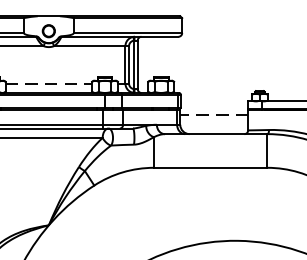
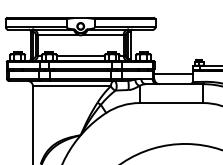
line: (50, 83) -> (81, 55), dashed -> solid
line: (212, 115) -> (172, 73), dashed -> solid

